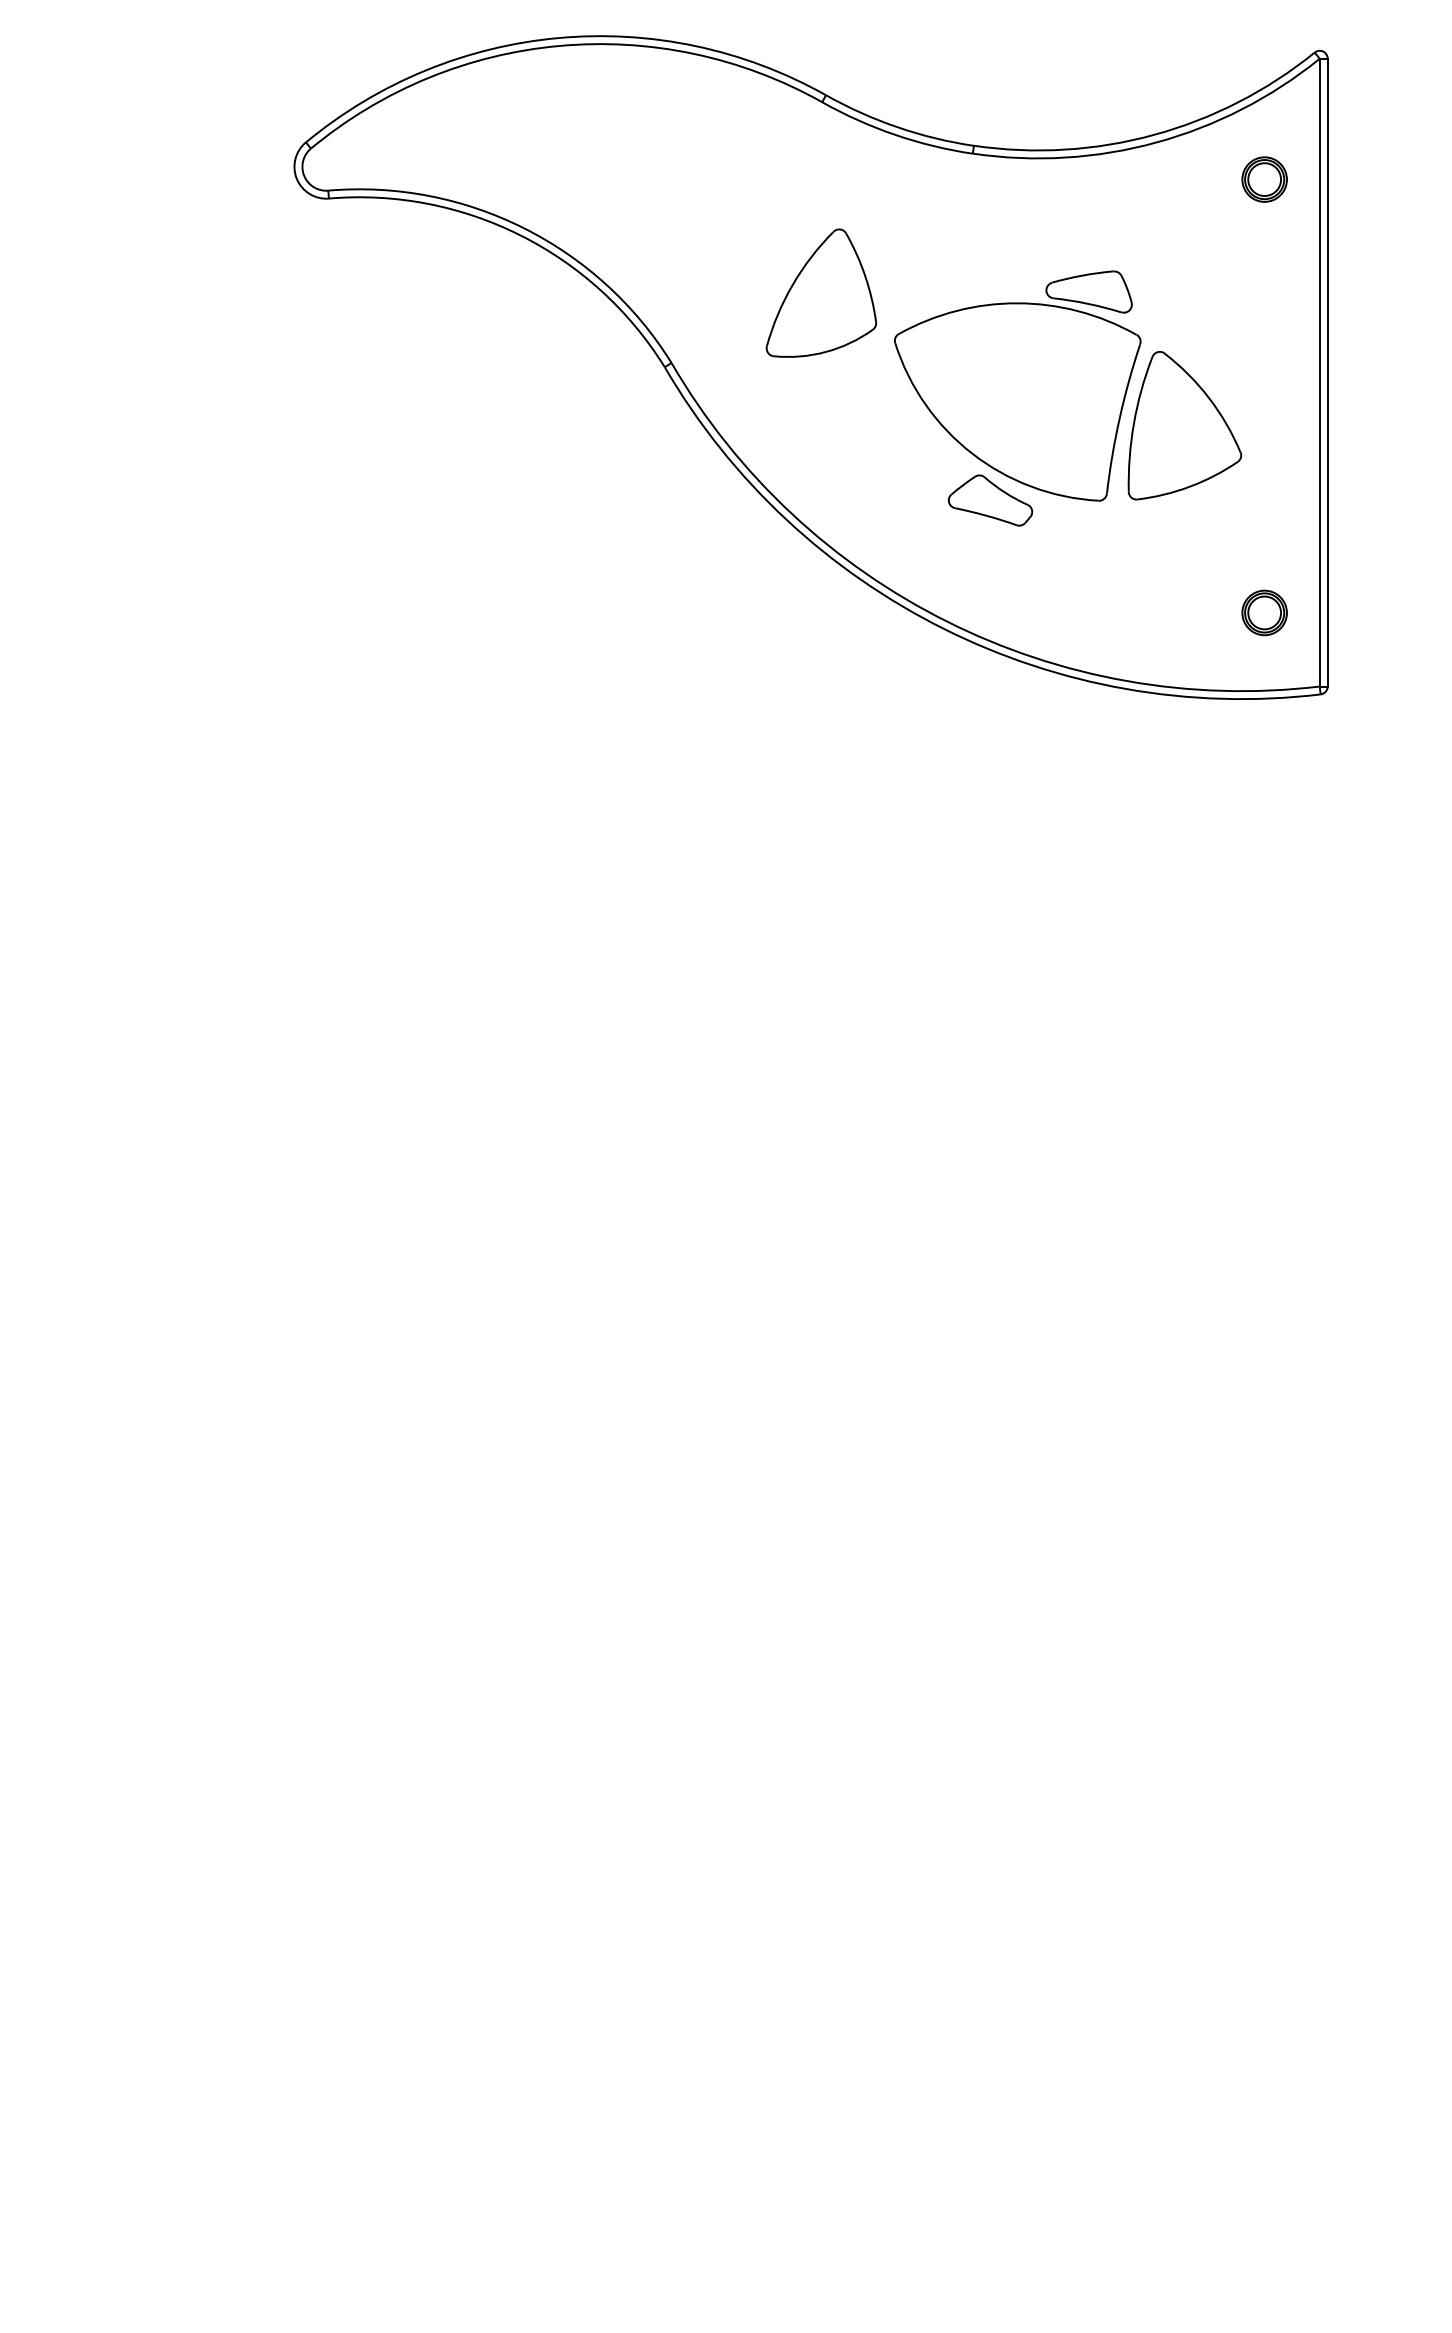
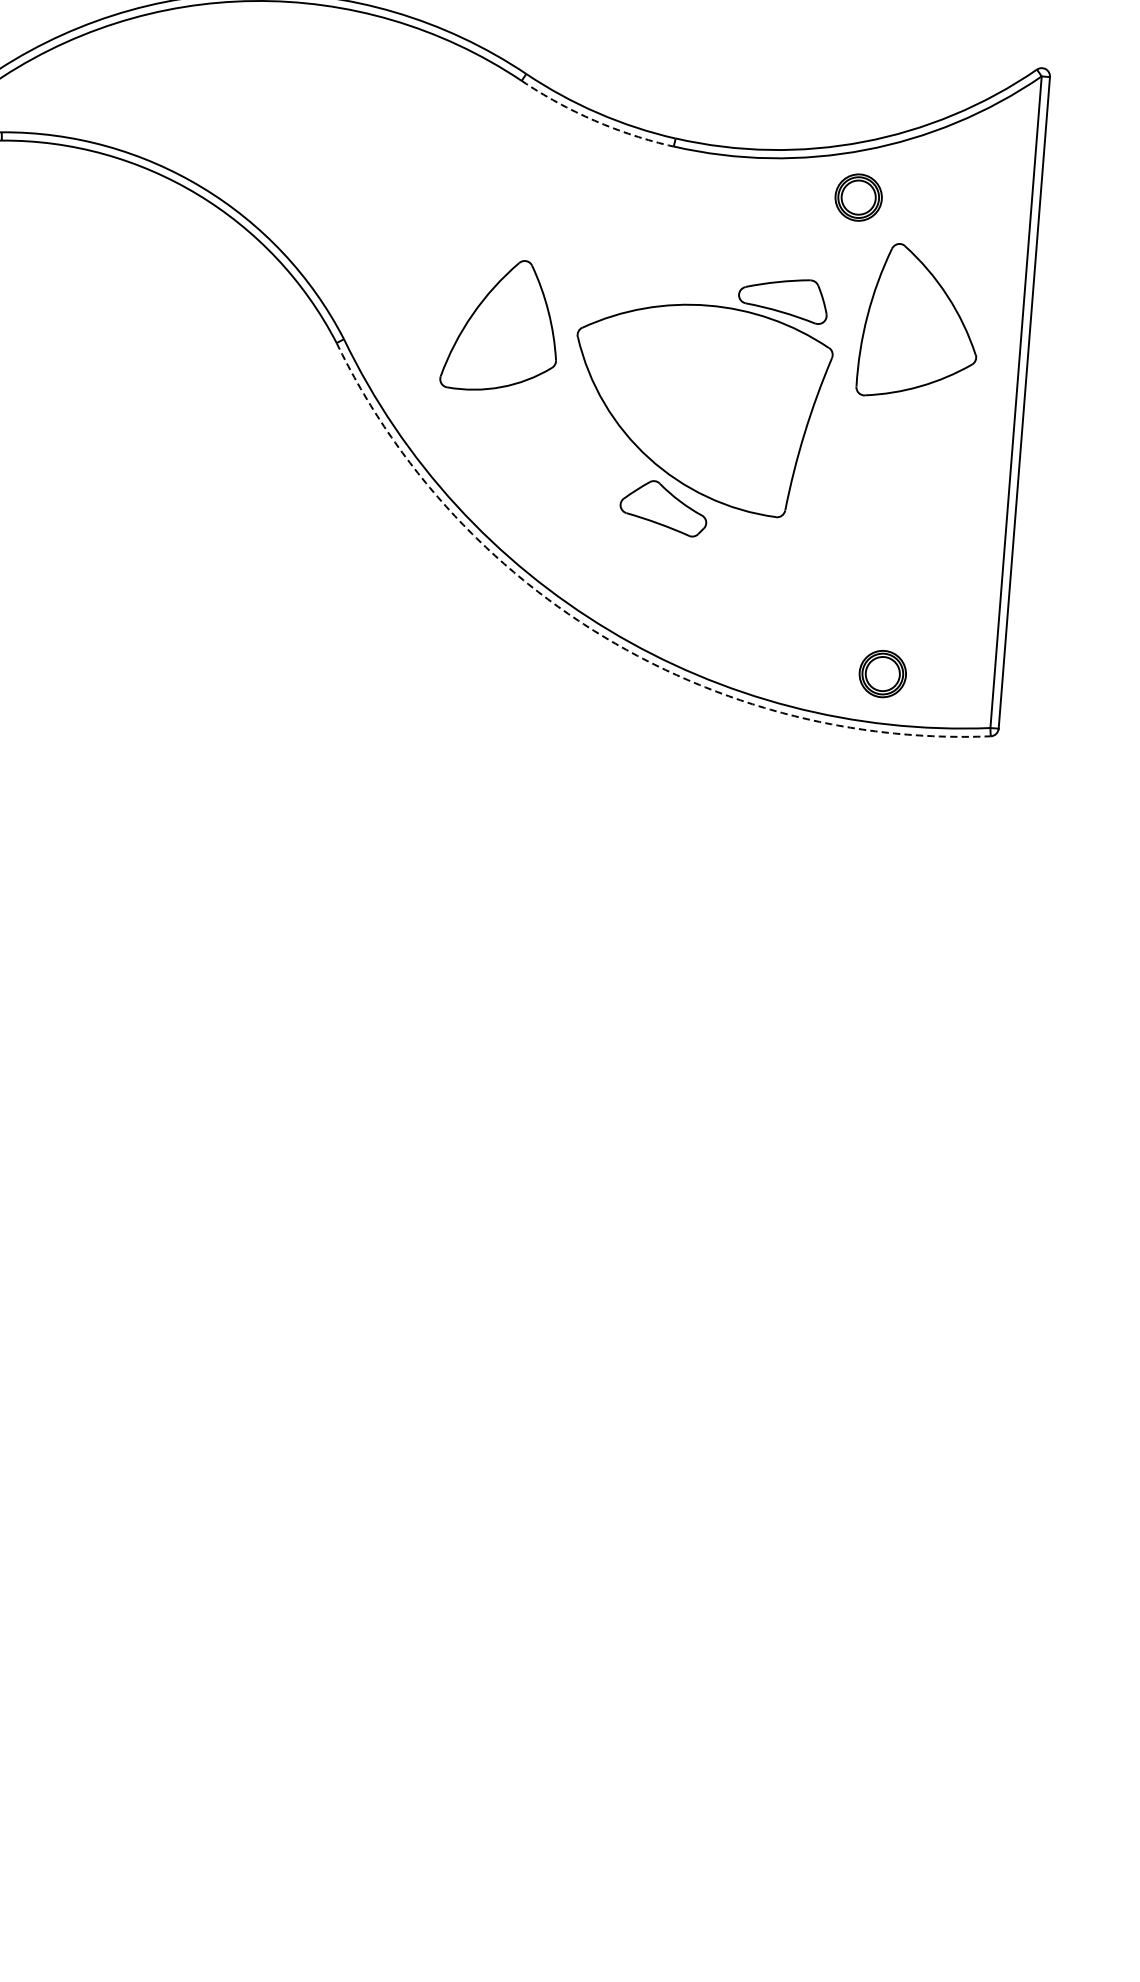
arc: (895, 134) -> (595, 120), solid -> dashed
part: (1264, 179) -> (858, 197), moved
part: (821, 292) -> (501, 325), moved
part: (1184, 425) -> (919, 322), moved
part: (1264, 612) -> (882, 673), moved
arc: (943, 628) -> (604, 637), solid -> dashed

